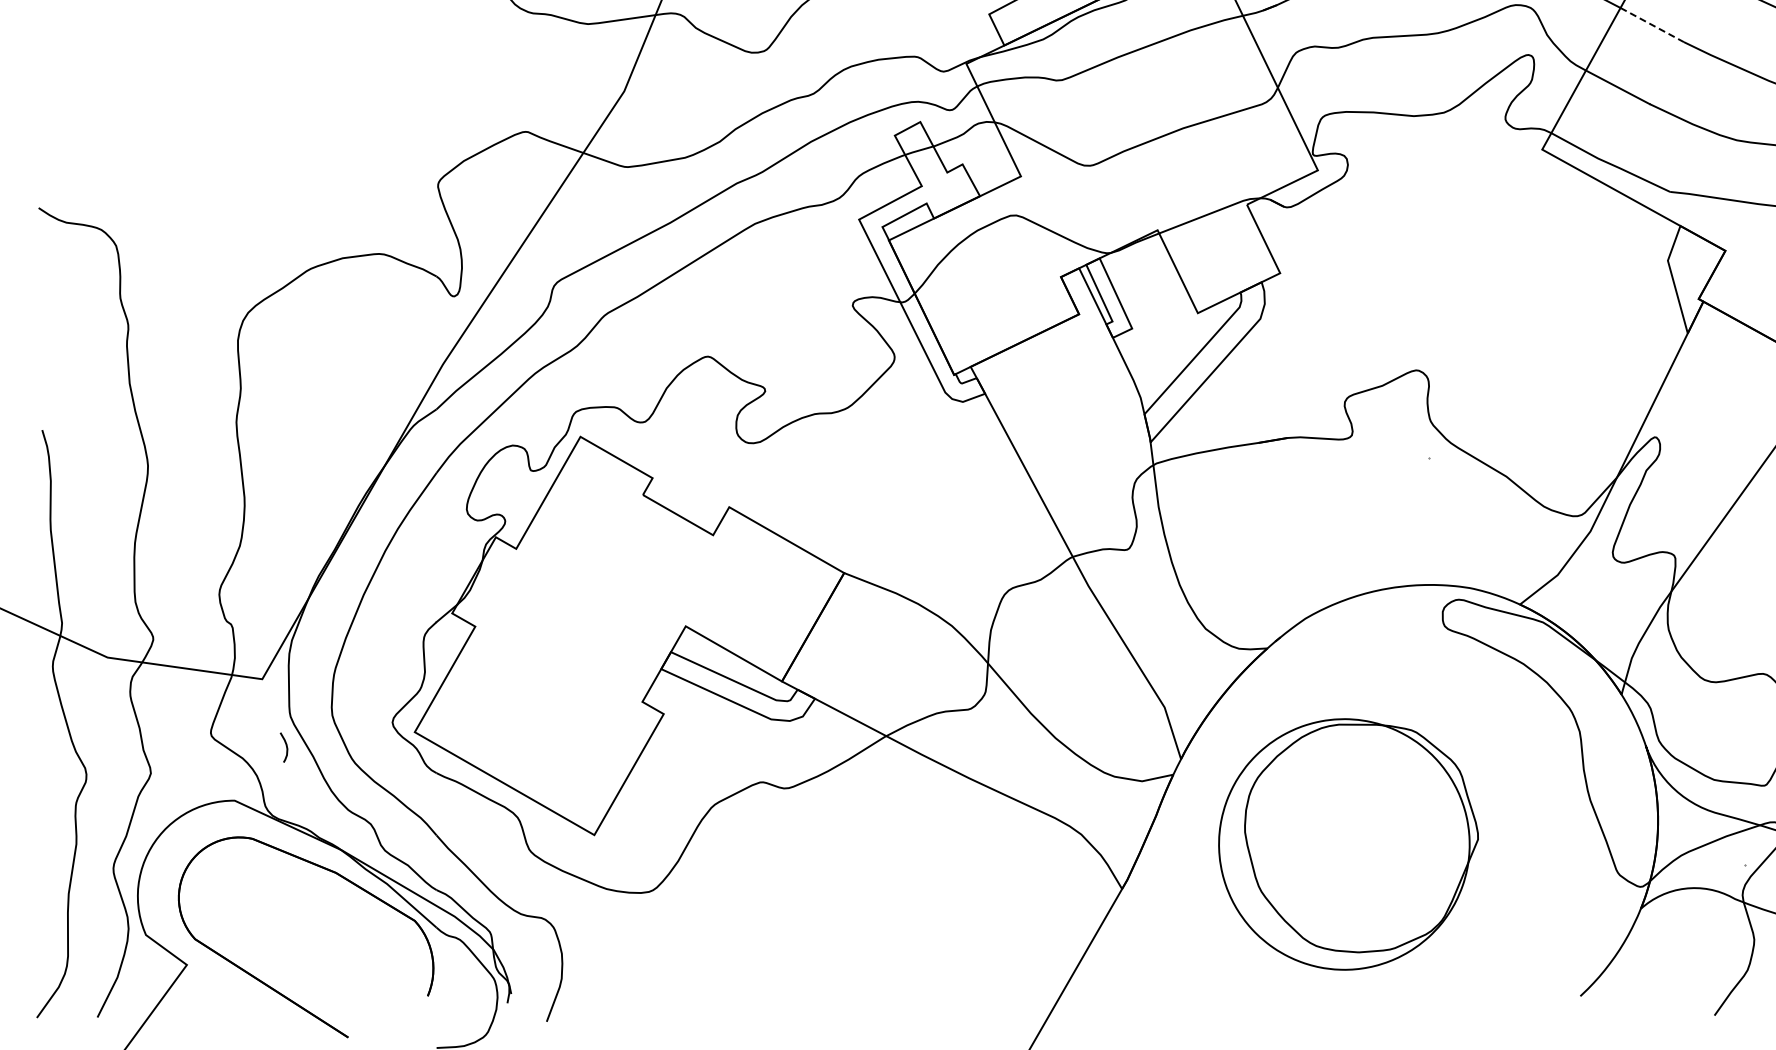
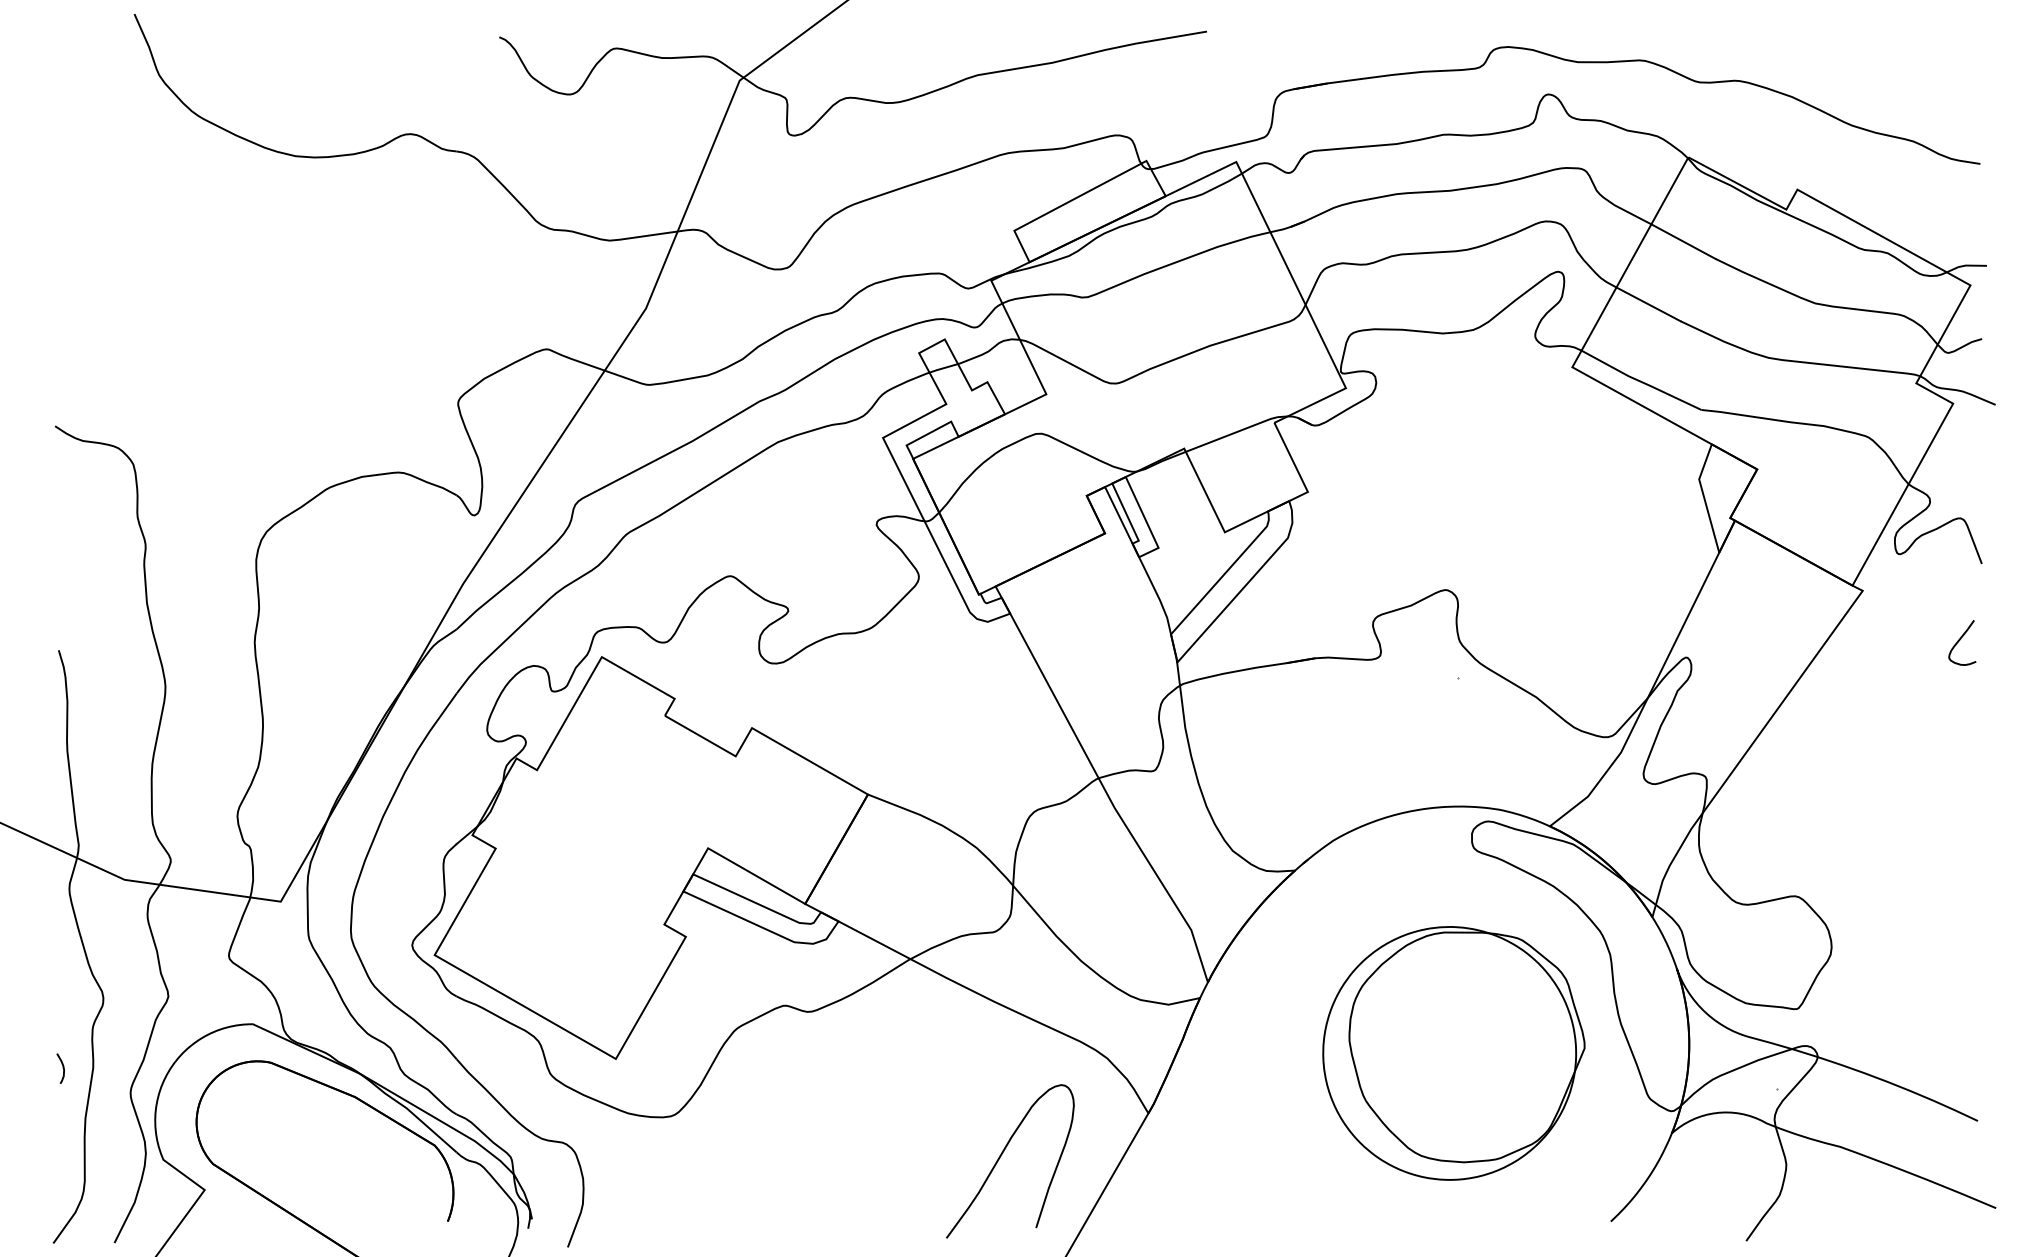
line: (1652, 24) -> (1683, 241), dashed -> solid
curve: (285, 747) -> (62, 1068), moved
part: (1348, 844) -> (1453, 1053), moved
curve: (976, 931) -> (1001, 1156), added

